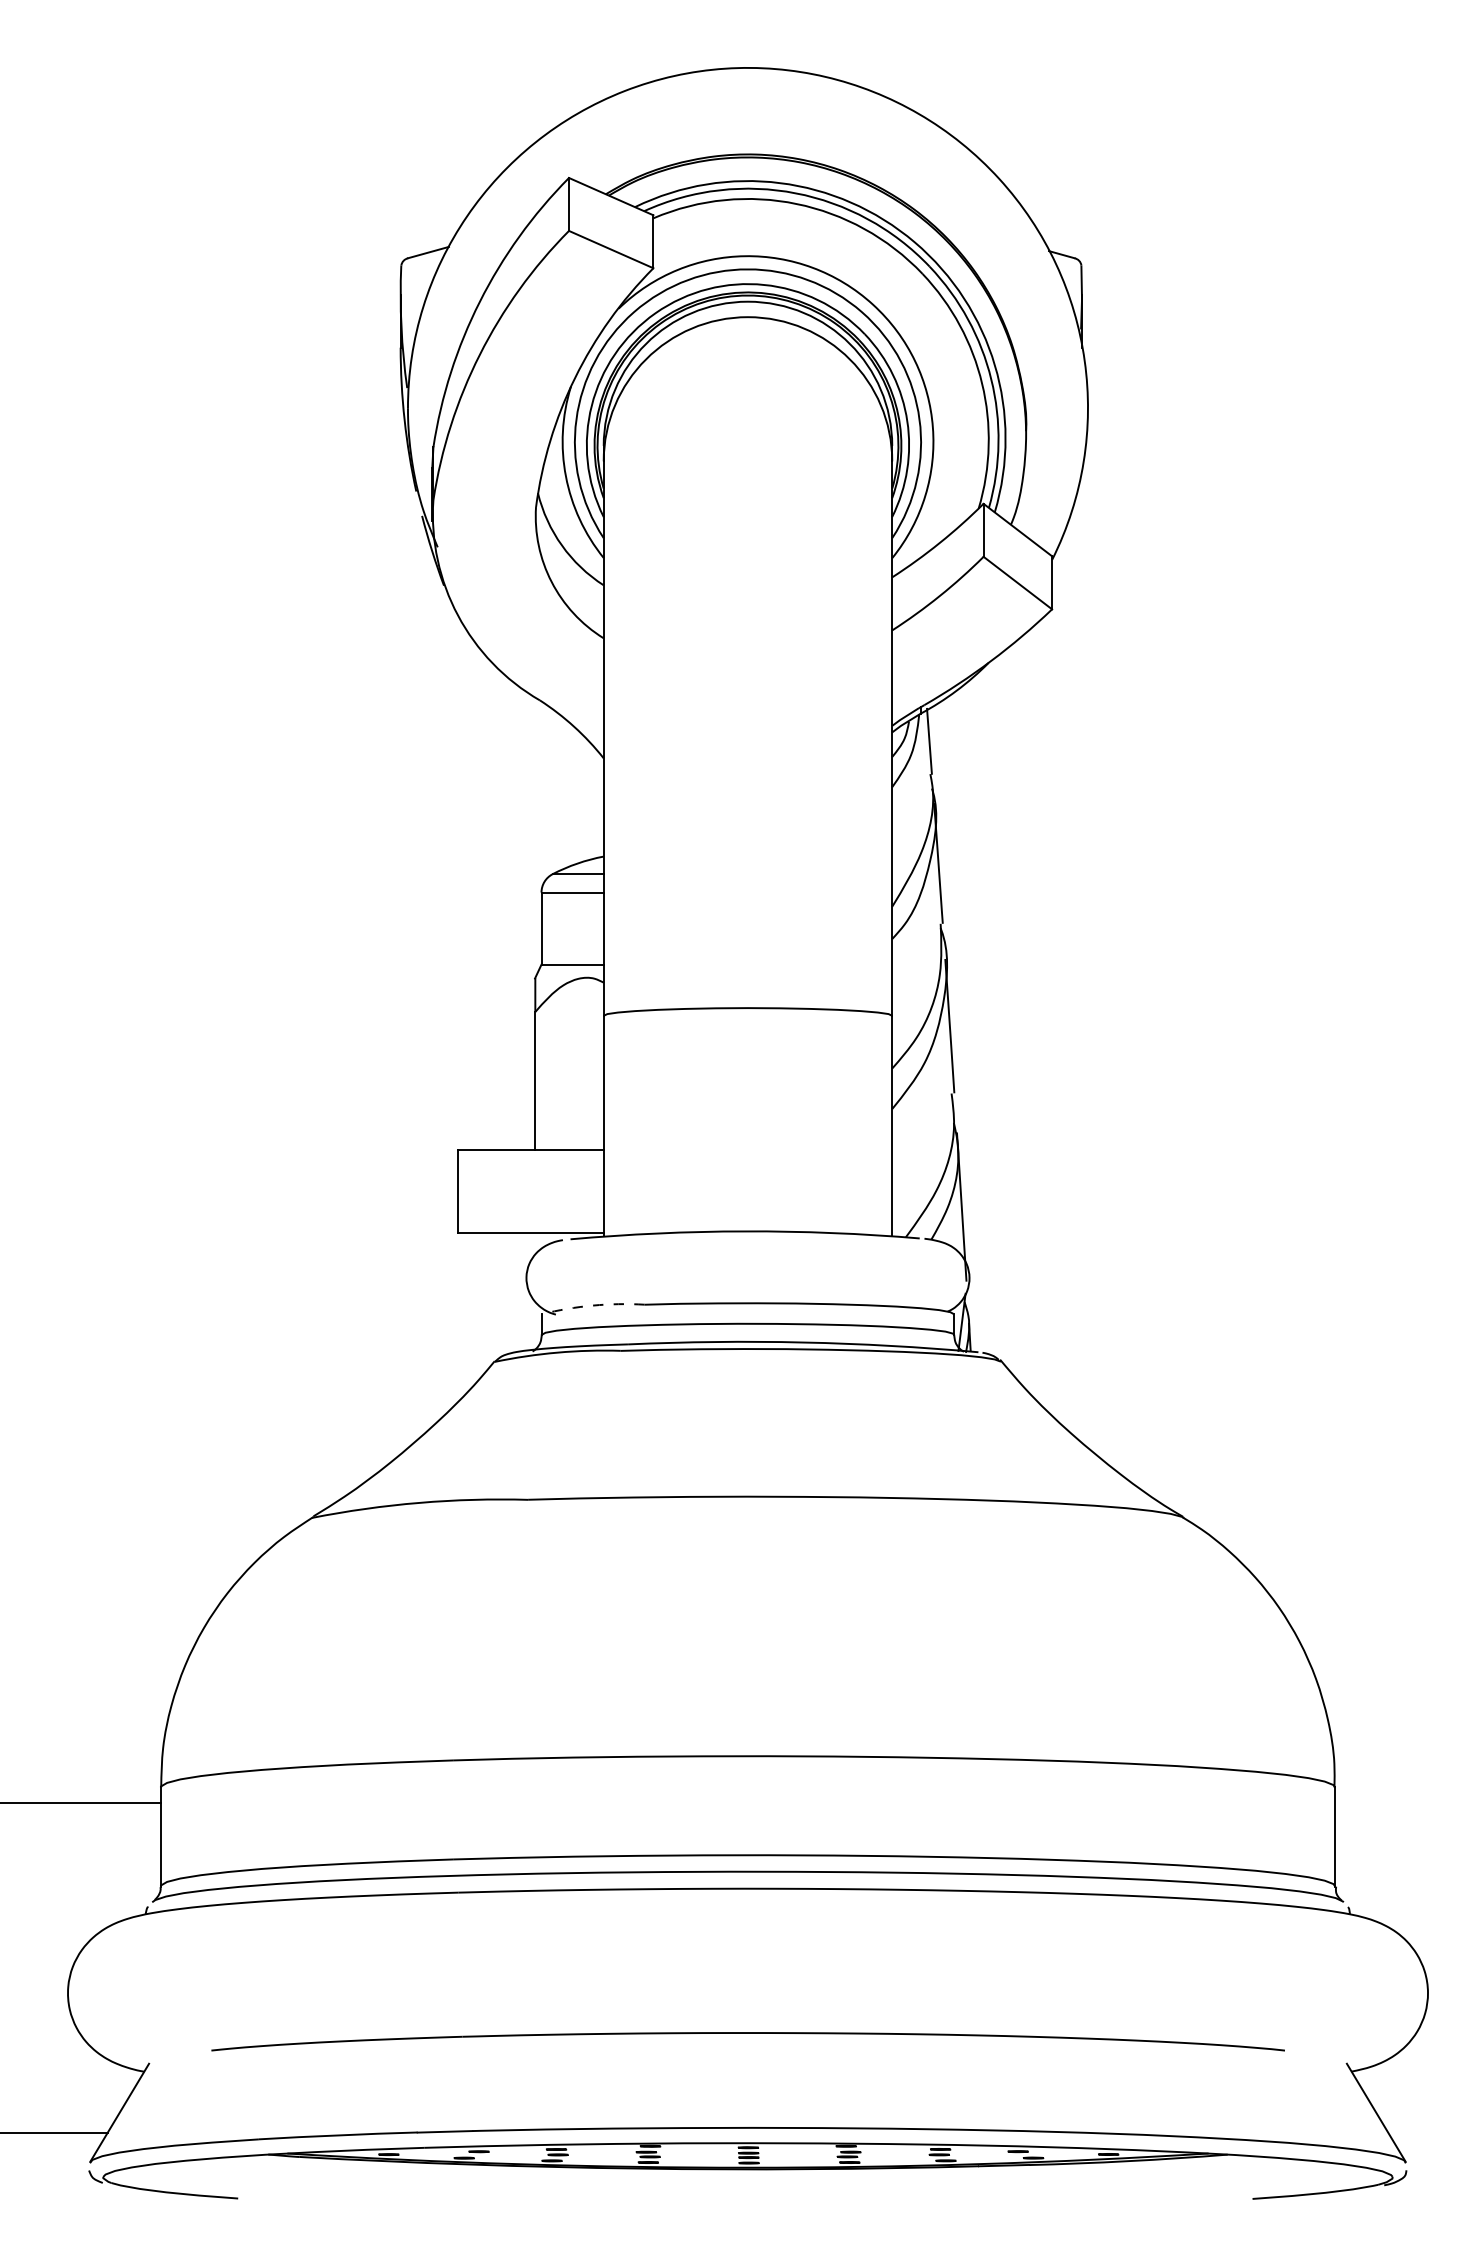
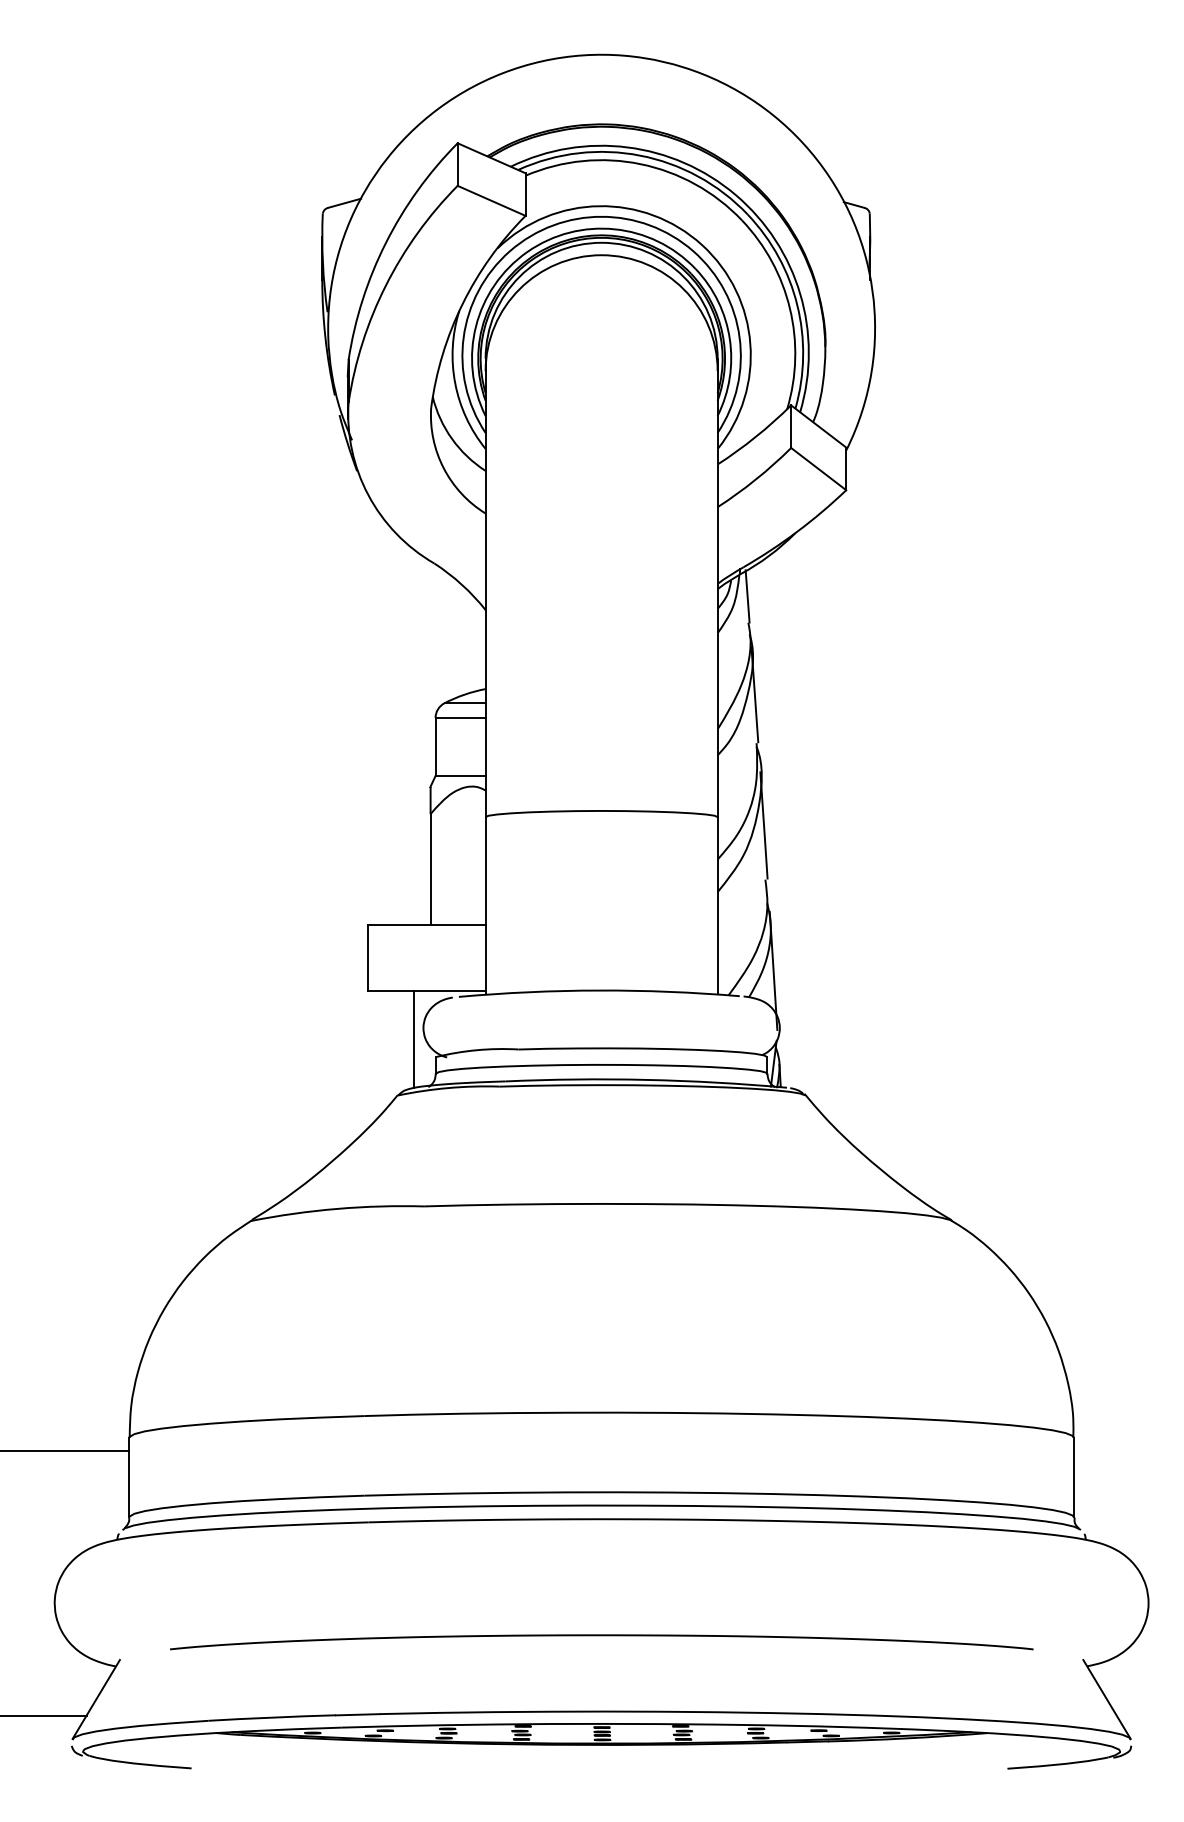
line: (514, 1292) -> (413, 1039), added
arc: (592, 1305) -> (476, 1050), dashed -> solid

